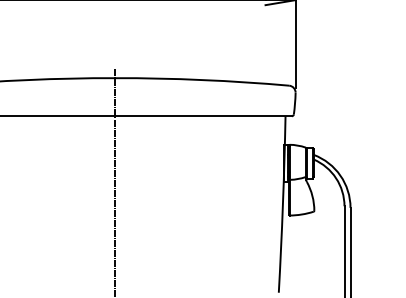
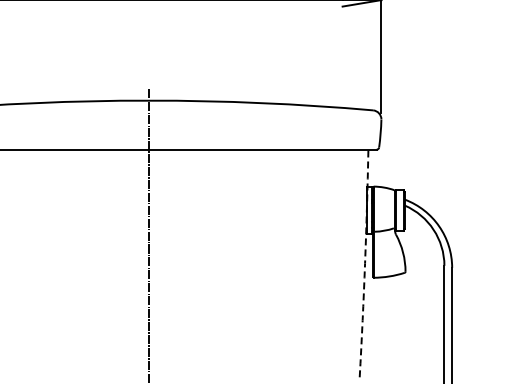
arc: (283, 204) -> (365, 263), solid -> dashed

